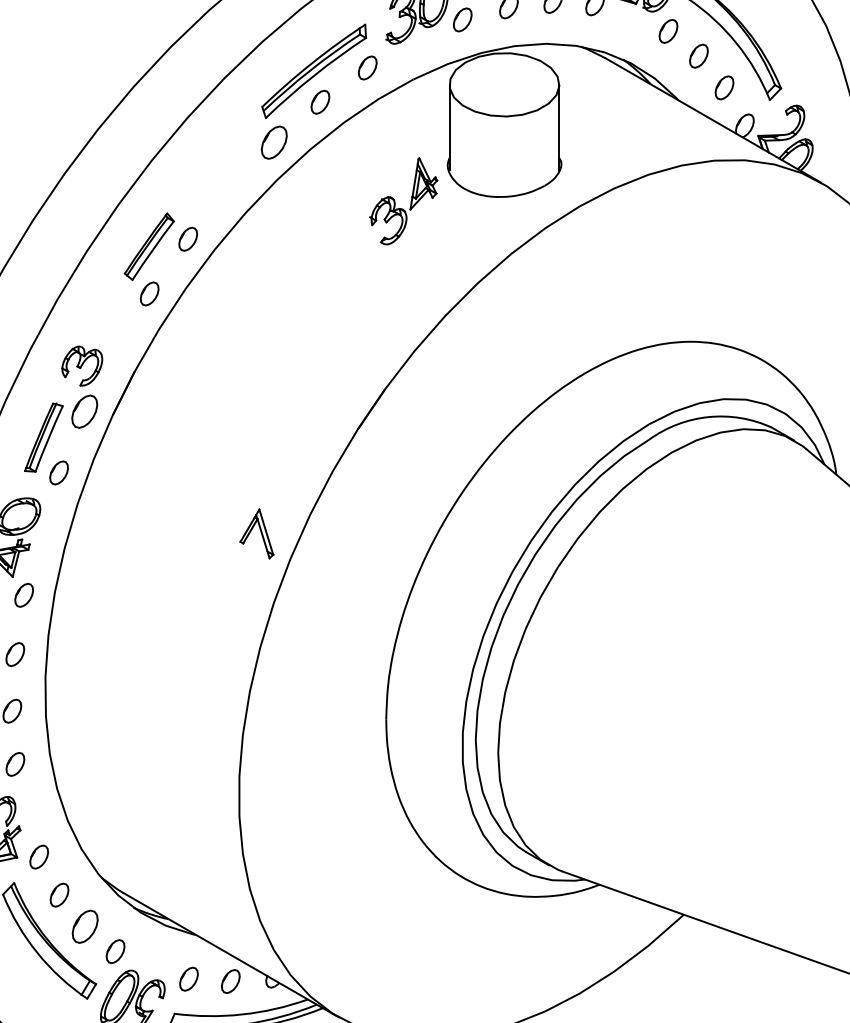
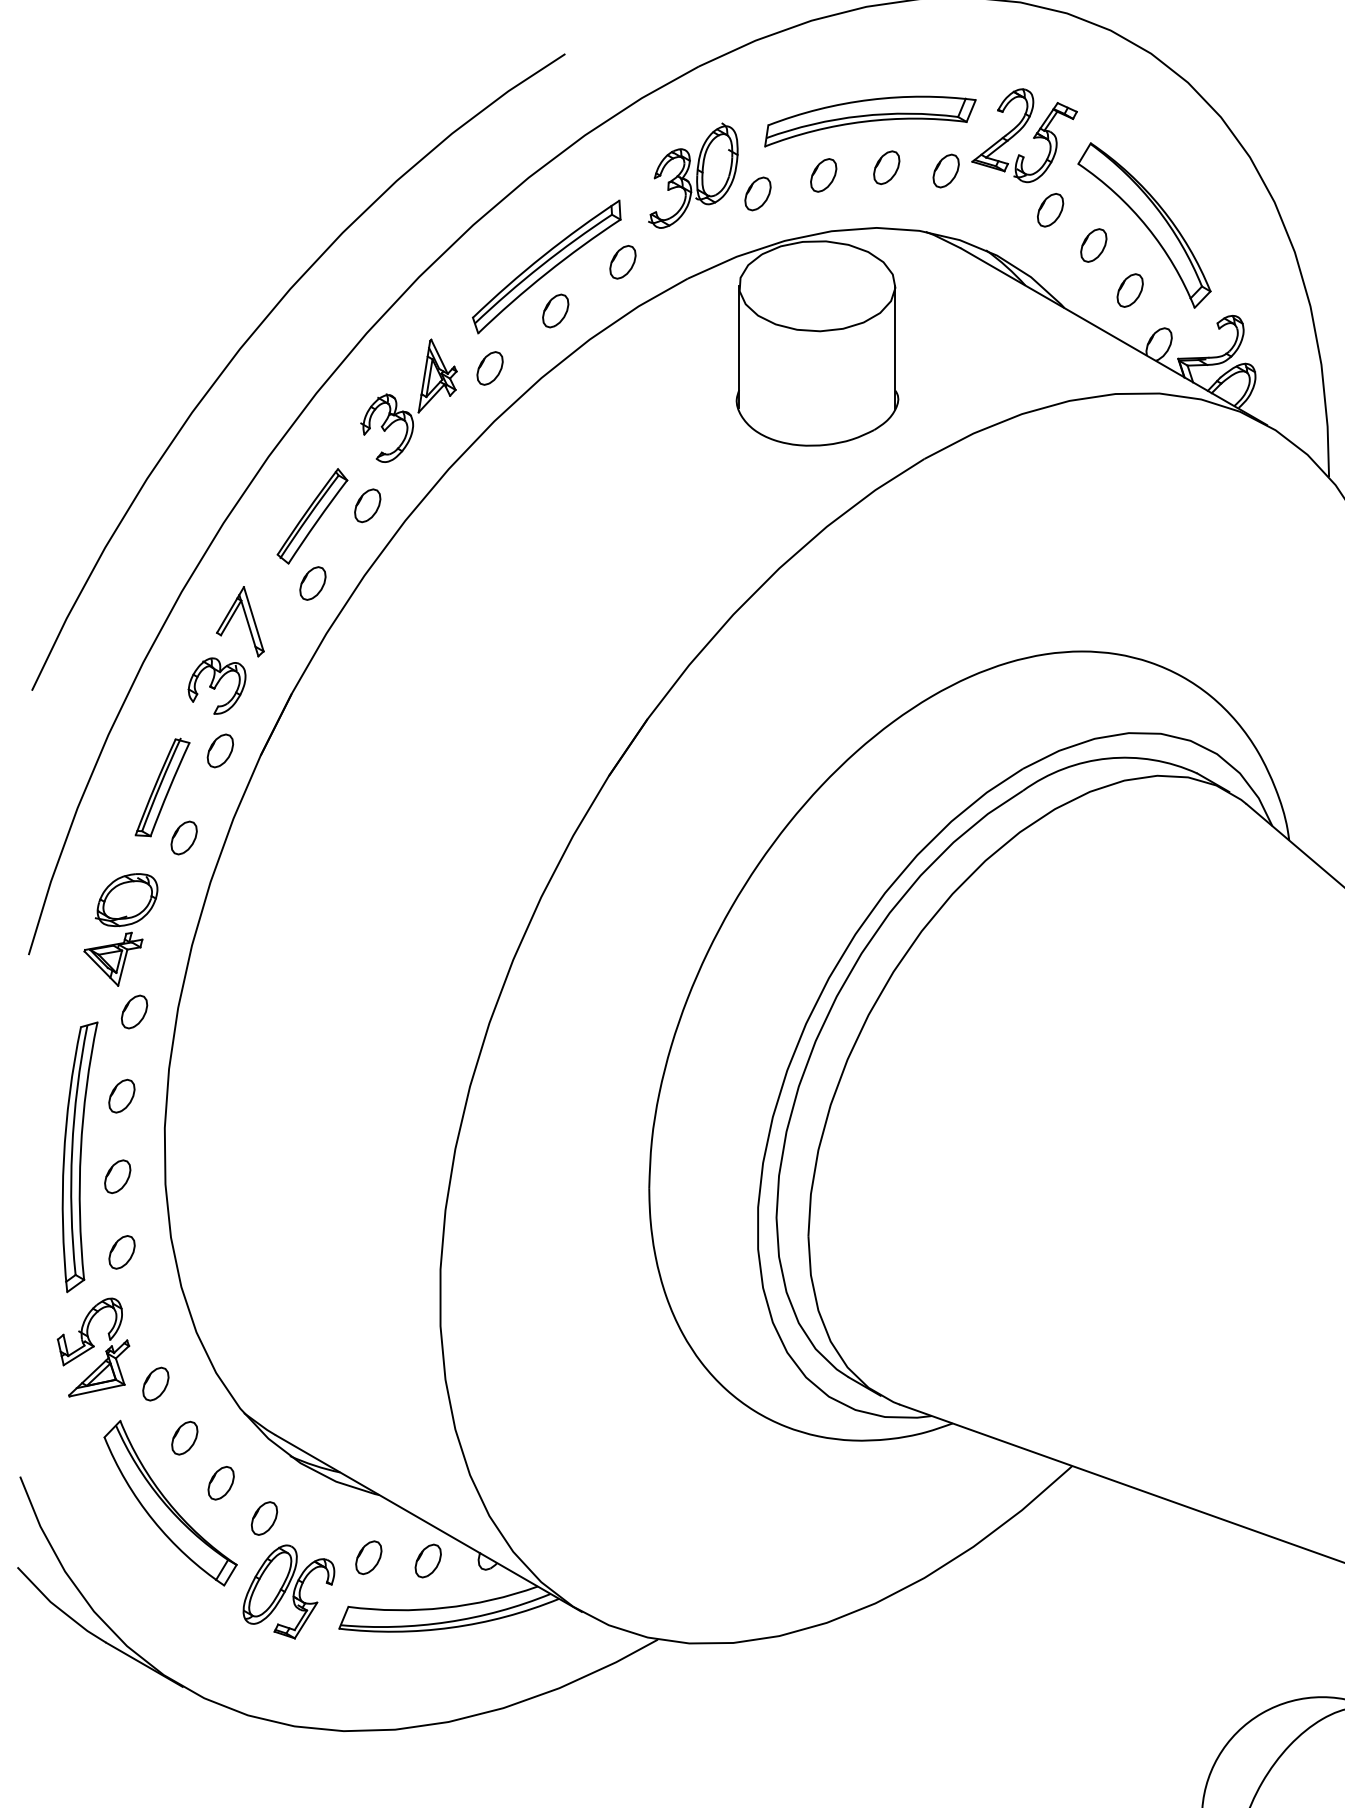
part: (273, 142) -> (489, 368), size x0.71
part: (411, 201) -> (419, 400), moved
part: (83, 411) -> (219, 750), size x0.71
part: (256, 533) -> (240, 621), moved
part: (84, 927) -> (220, 1483), size x0.71

